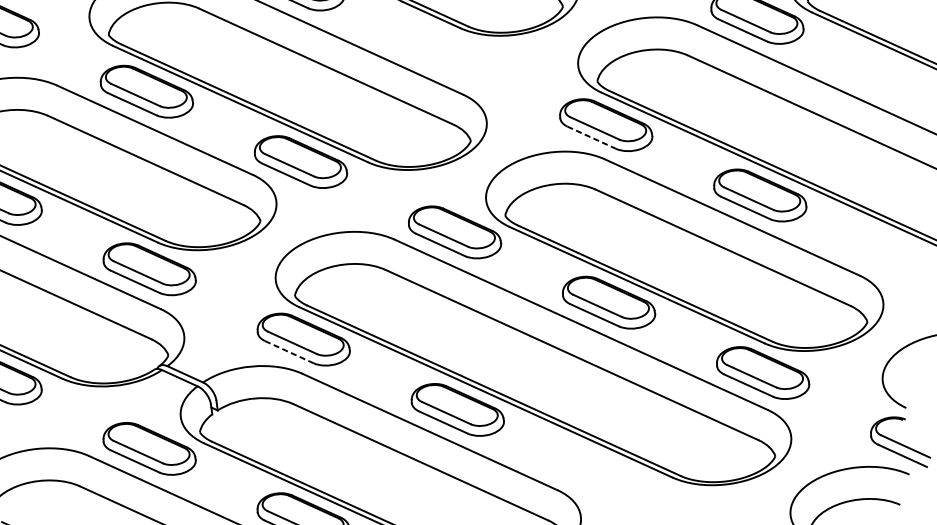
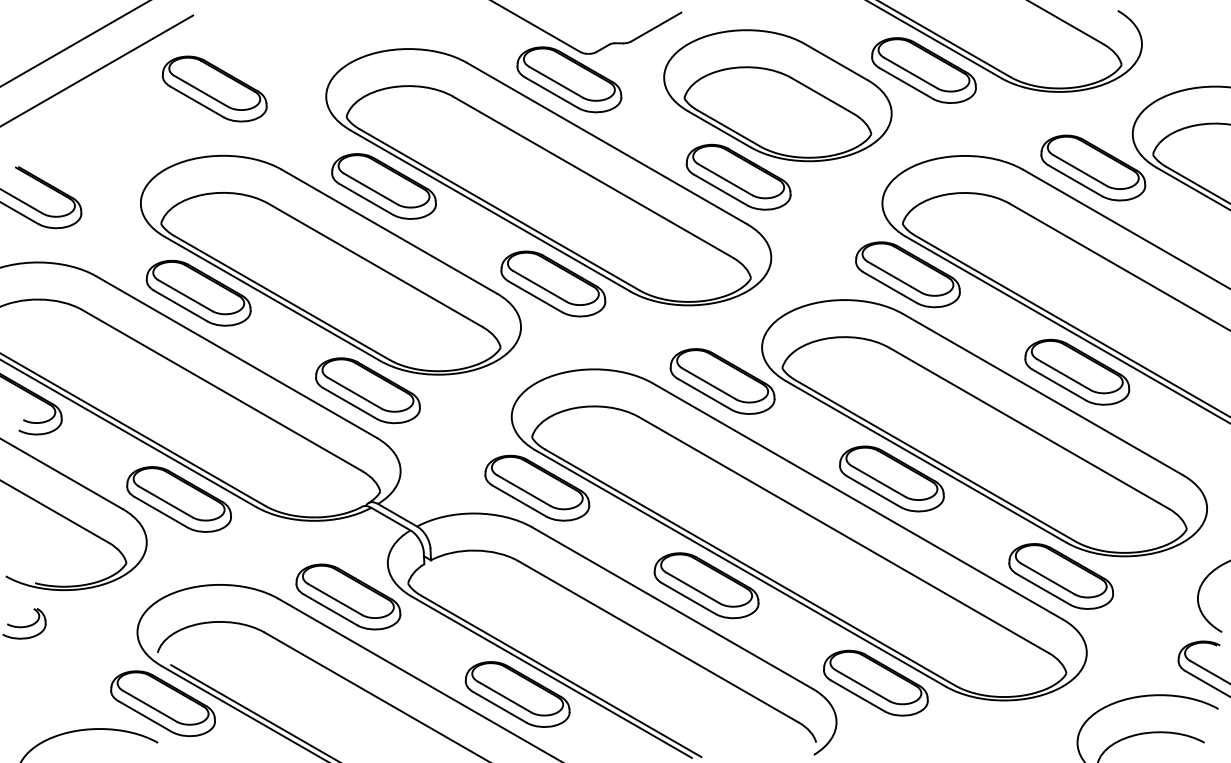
part: (451, 54) -> (738, 176), added
line: (592, 137) -> (890, 287), dashed -> solid
line: (289, 352) -> (519, 501), dashed -> solid
part: (611, 479) -> (875, 682), added

